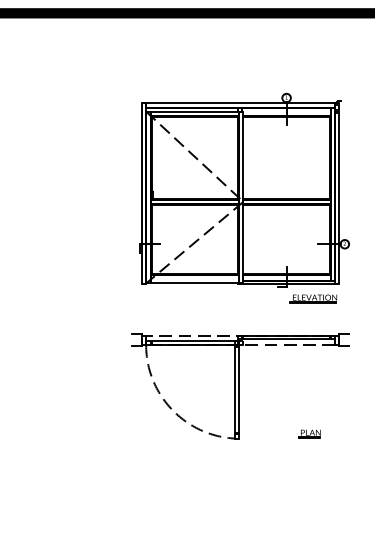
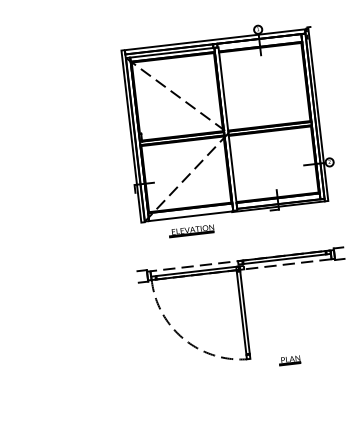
part: (313, 298) -> (191, 230), moved
part: (309, 433) -> (289, 360), moved

